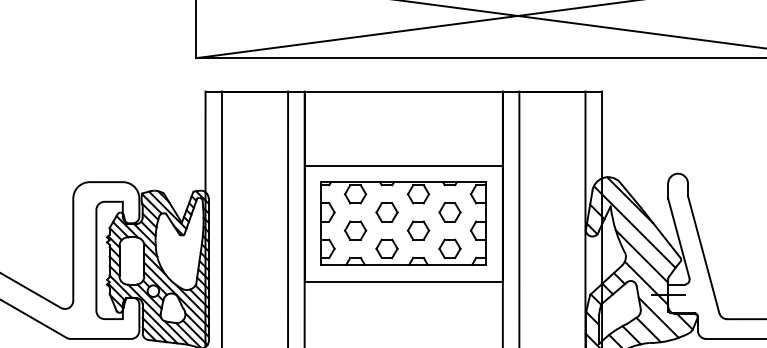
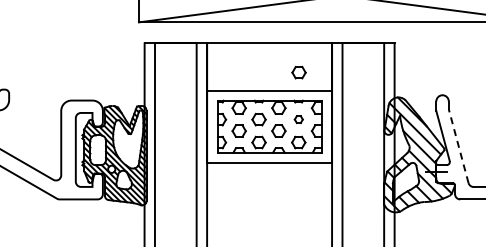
part: (449, 137) -> (298, 72), added
part: (449, 212) -> (298, 119), size x0.6
line: (703, 253) -> (458, 145), solid -> dashed

